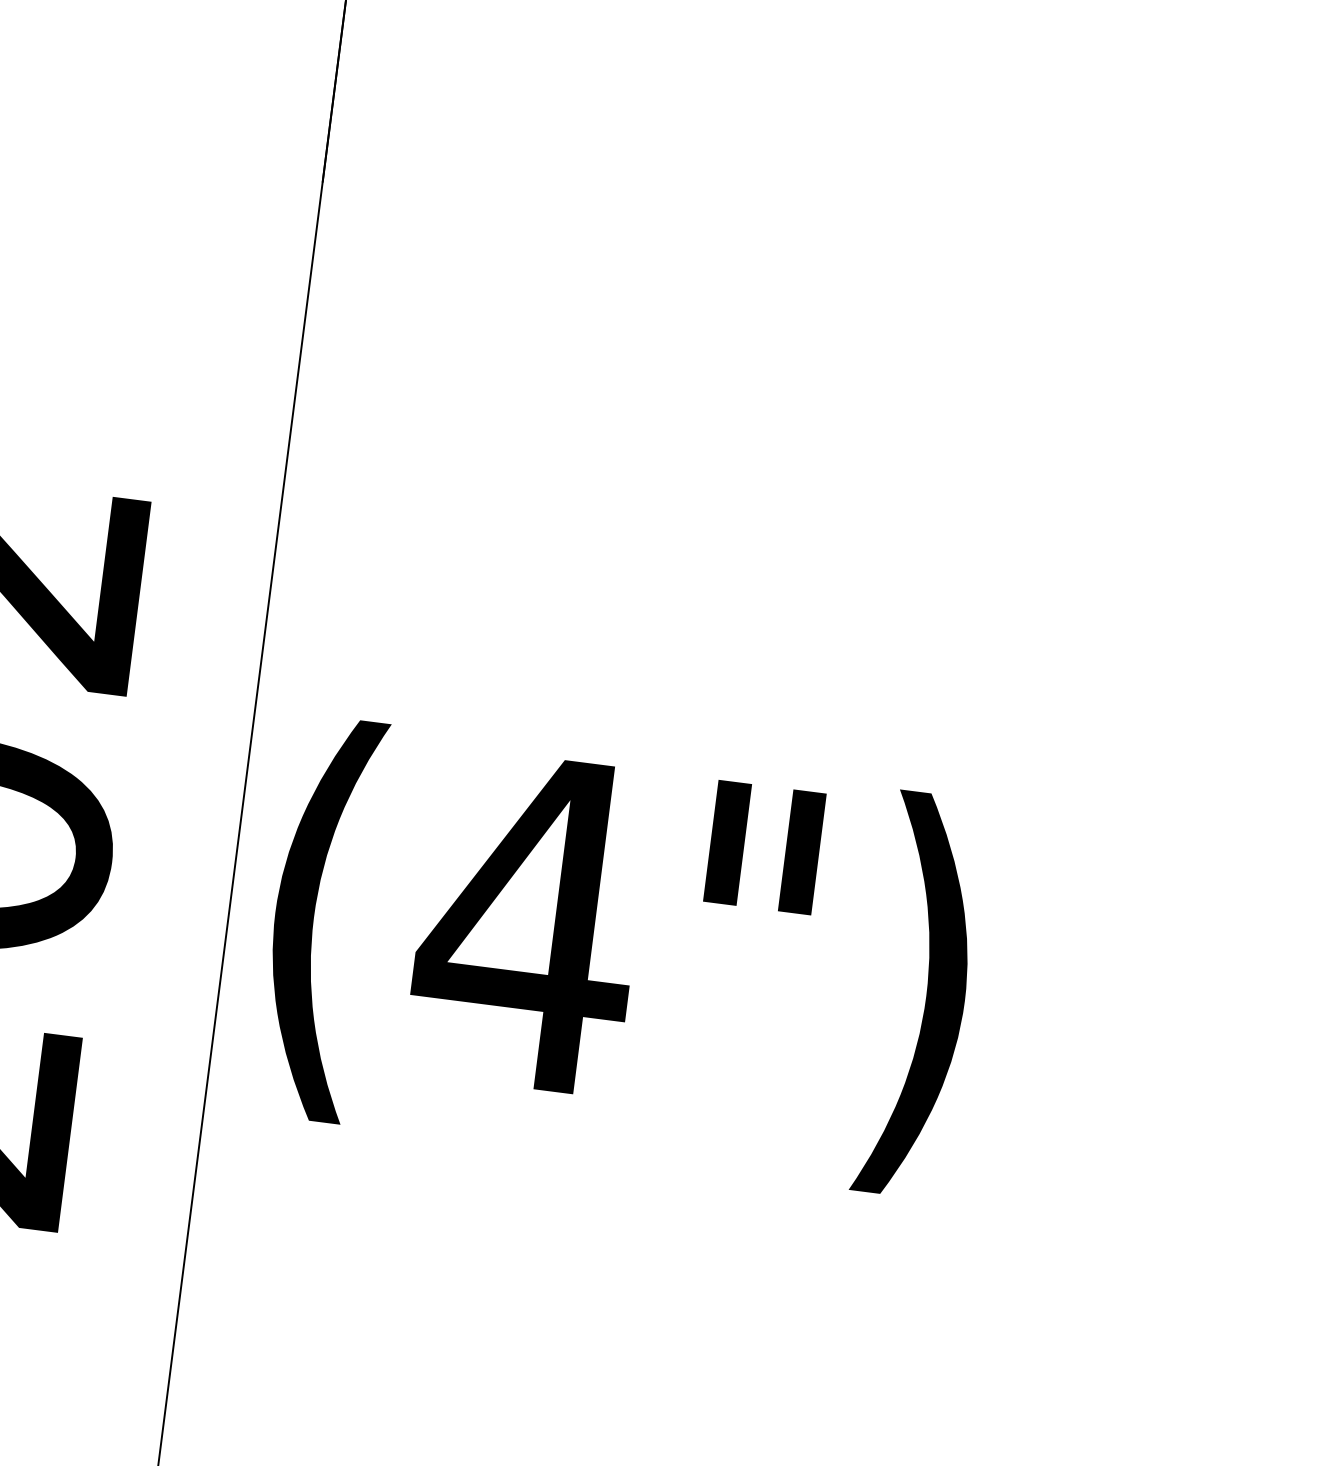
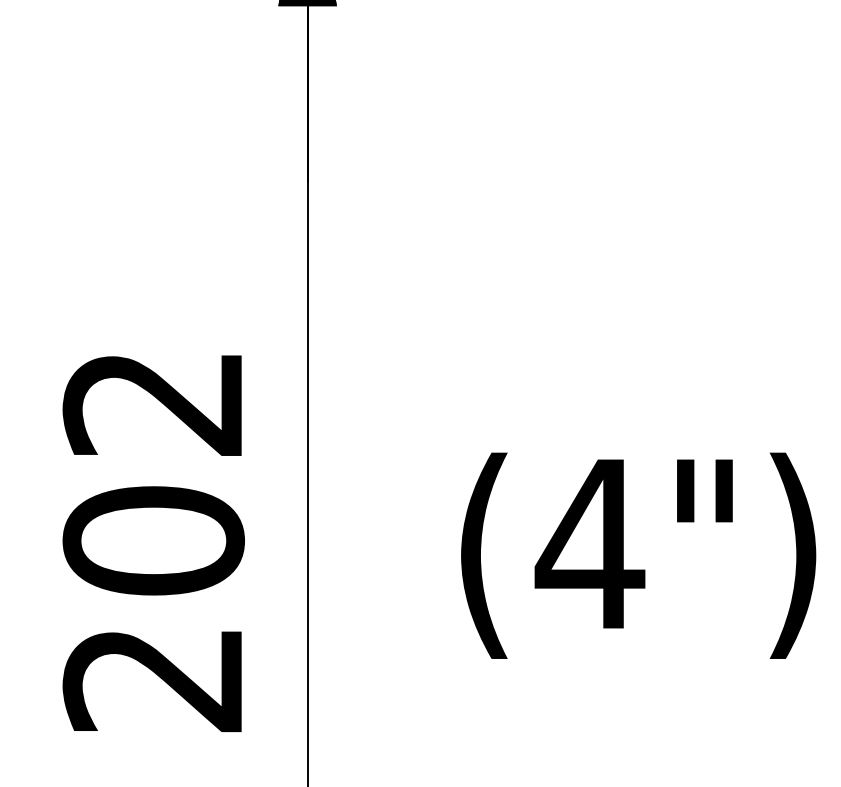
text: (619, 956) -> (638, 555), moved

